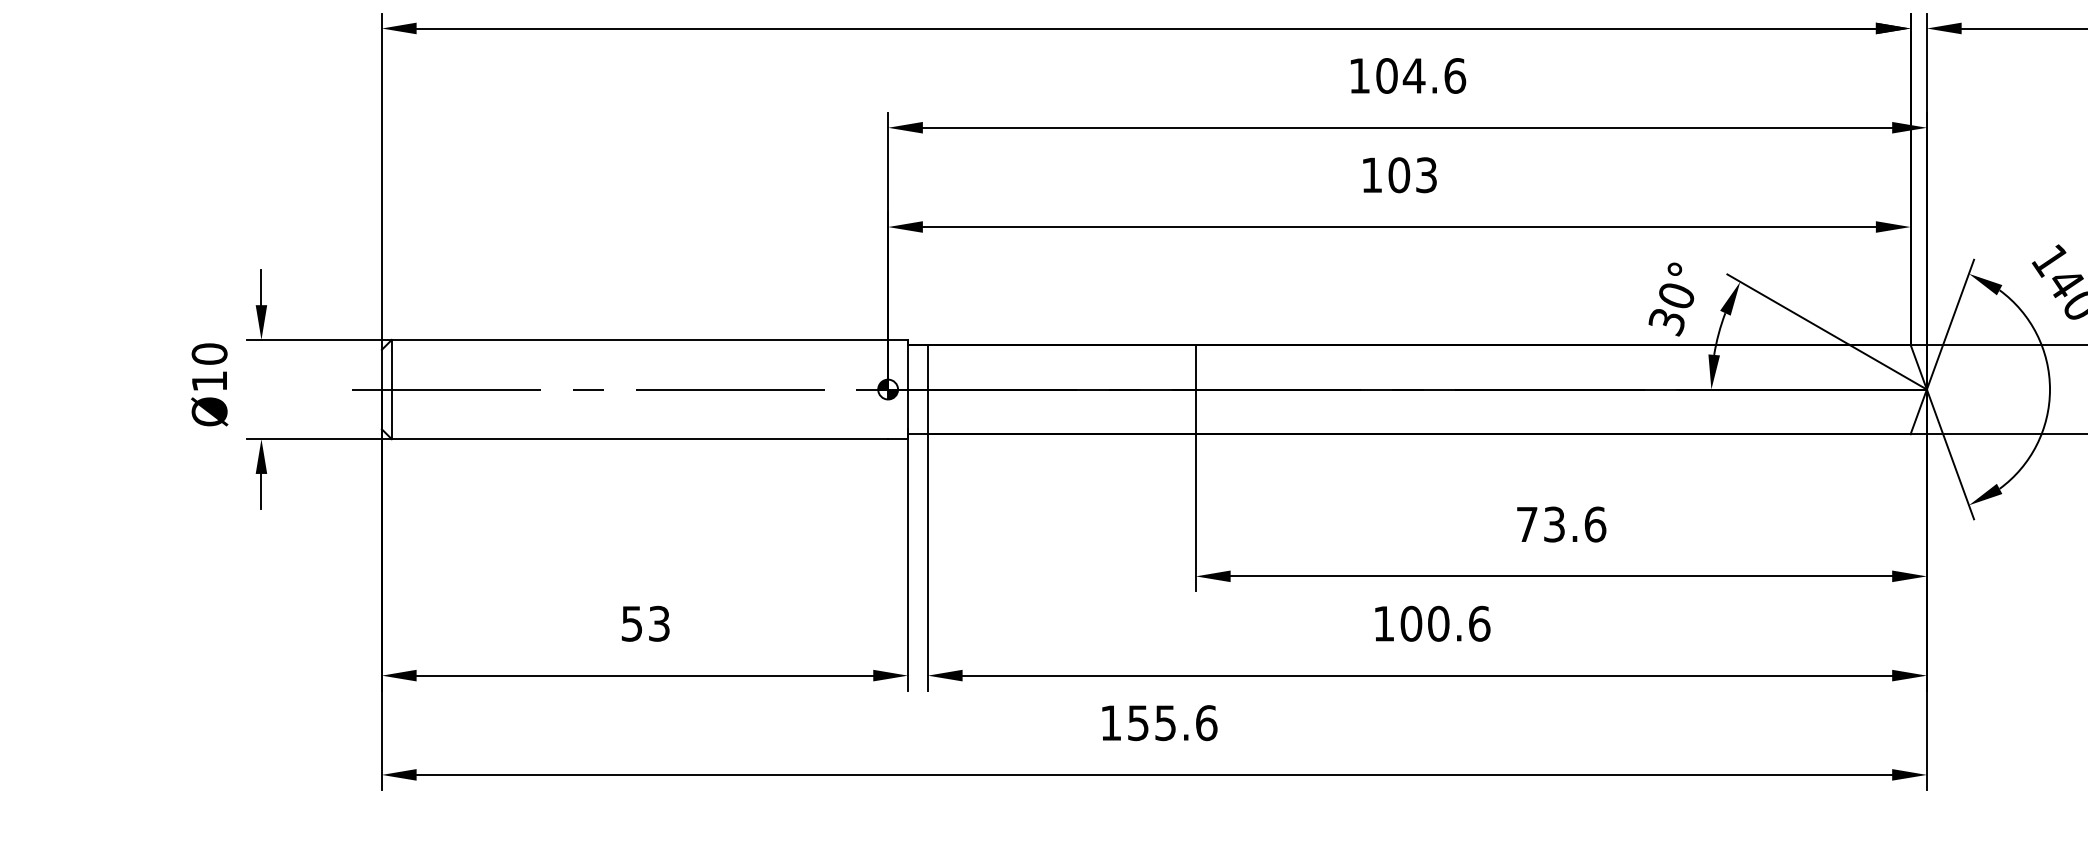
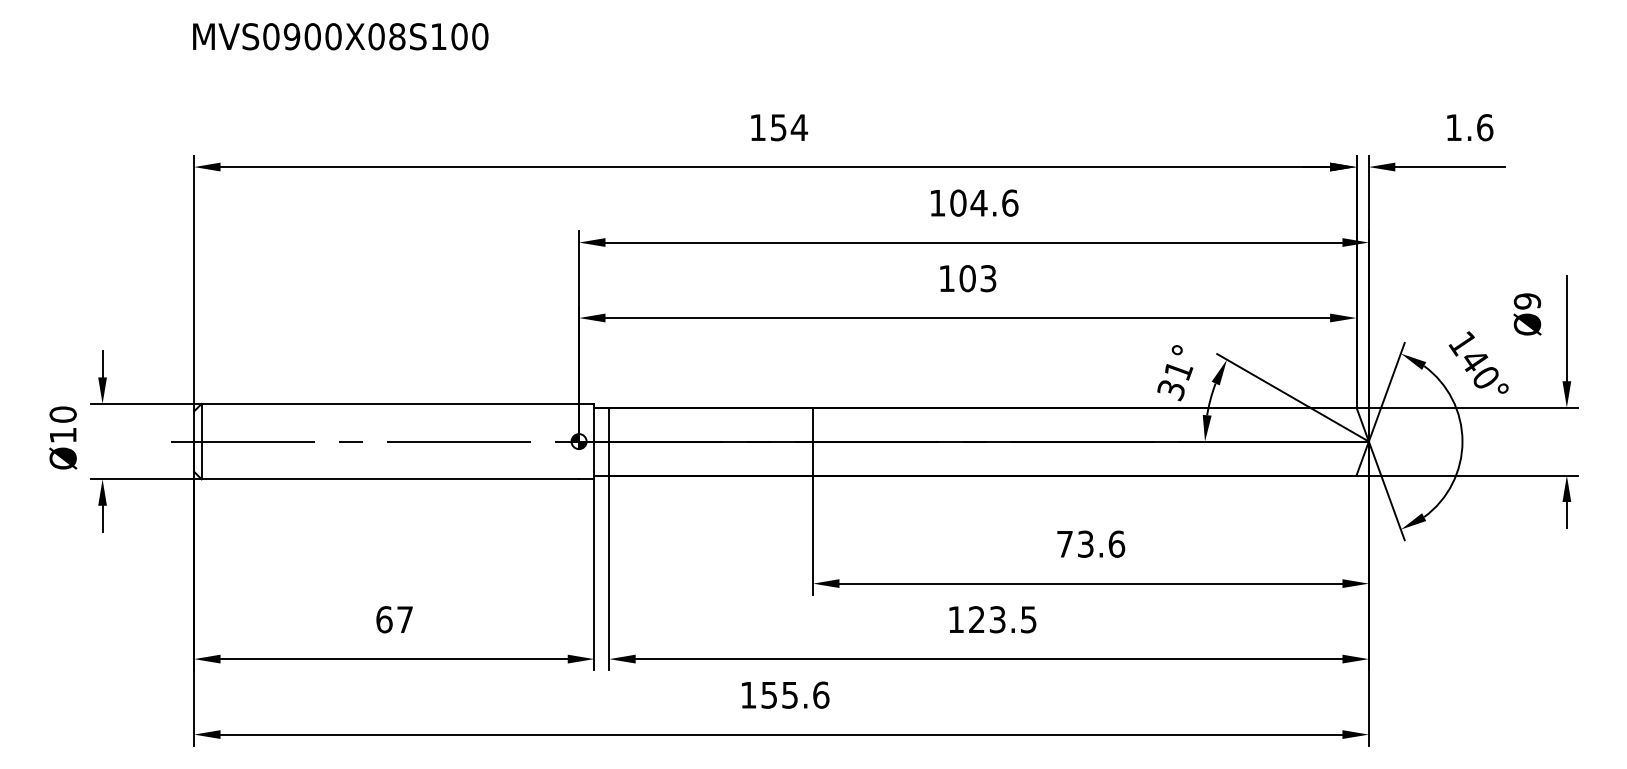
text: (1677, 296) -> (1179, 370), 30° -> 31°
text: (645, 623) -> (394, 619), 53 -> 67
text: (1445, 623) -> (1002, 619), 100.6 -> 123.5

